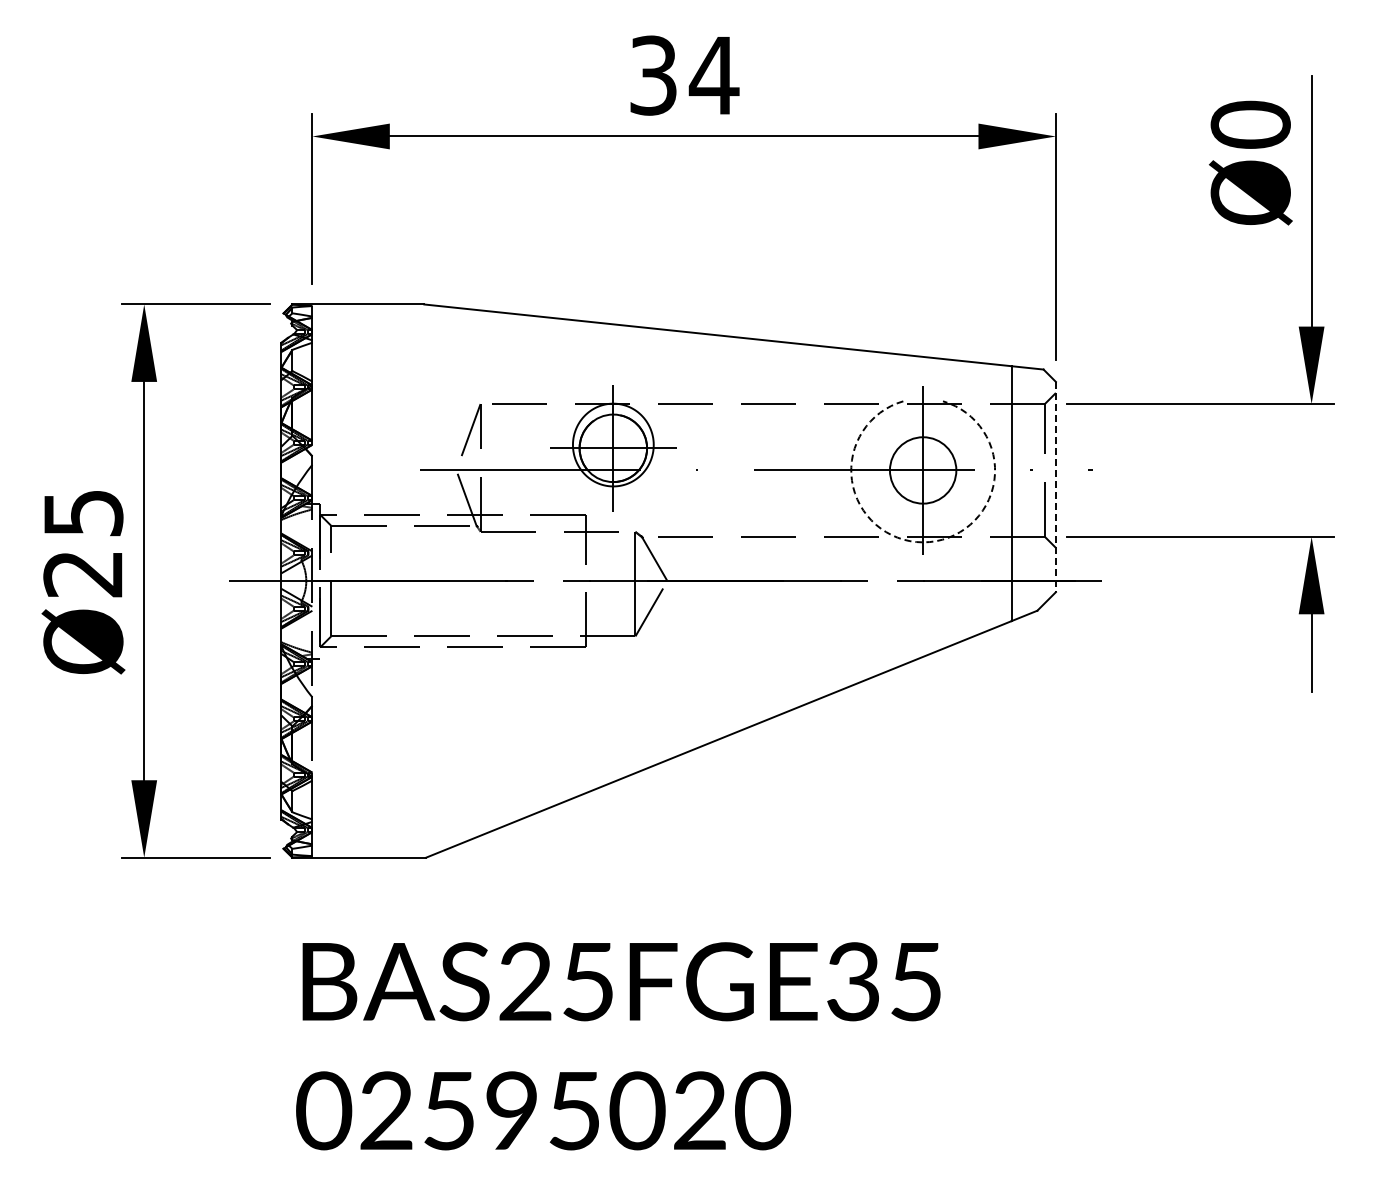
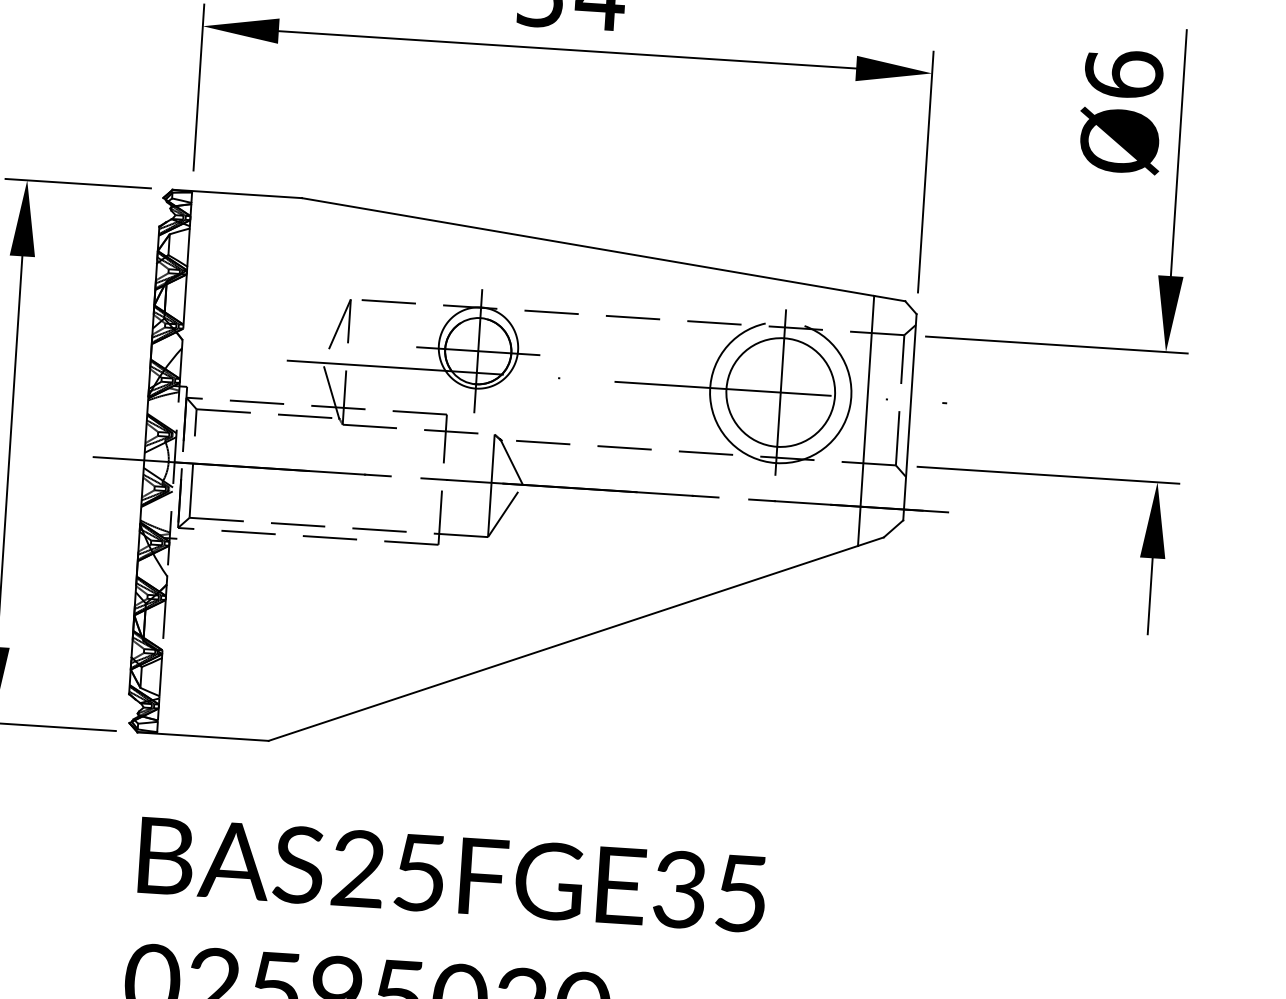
text: (1250, 124) -> (1123, 74), Ø0 -> Ø6
circle: (922, 470) -> (780, 392), size x1.67
line: (1055, 487) -> (909, 417), dashed -> solid
arc: (923, 542) -> (776, 463), dashed -> solid

